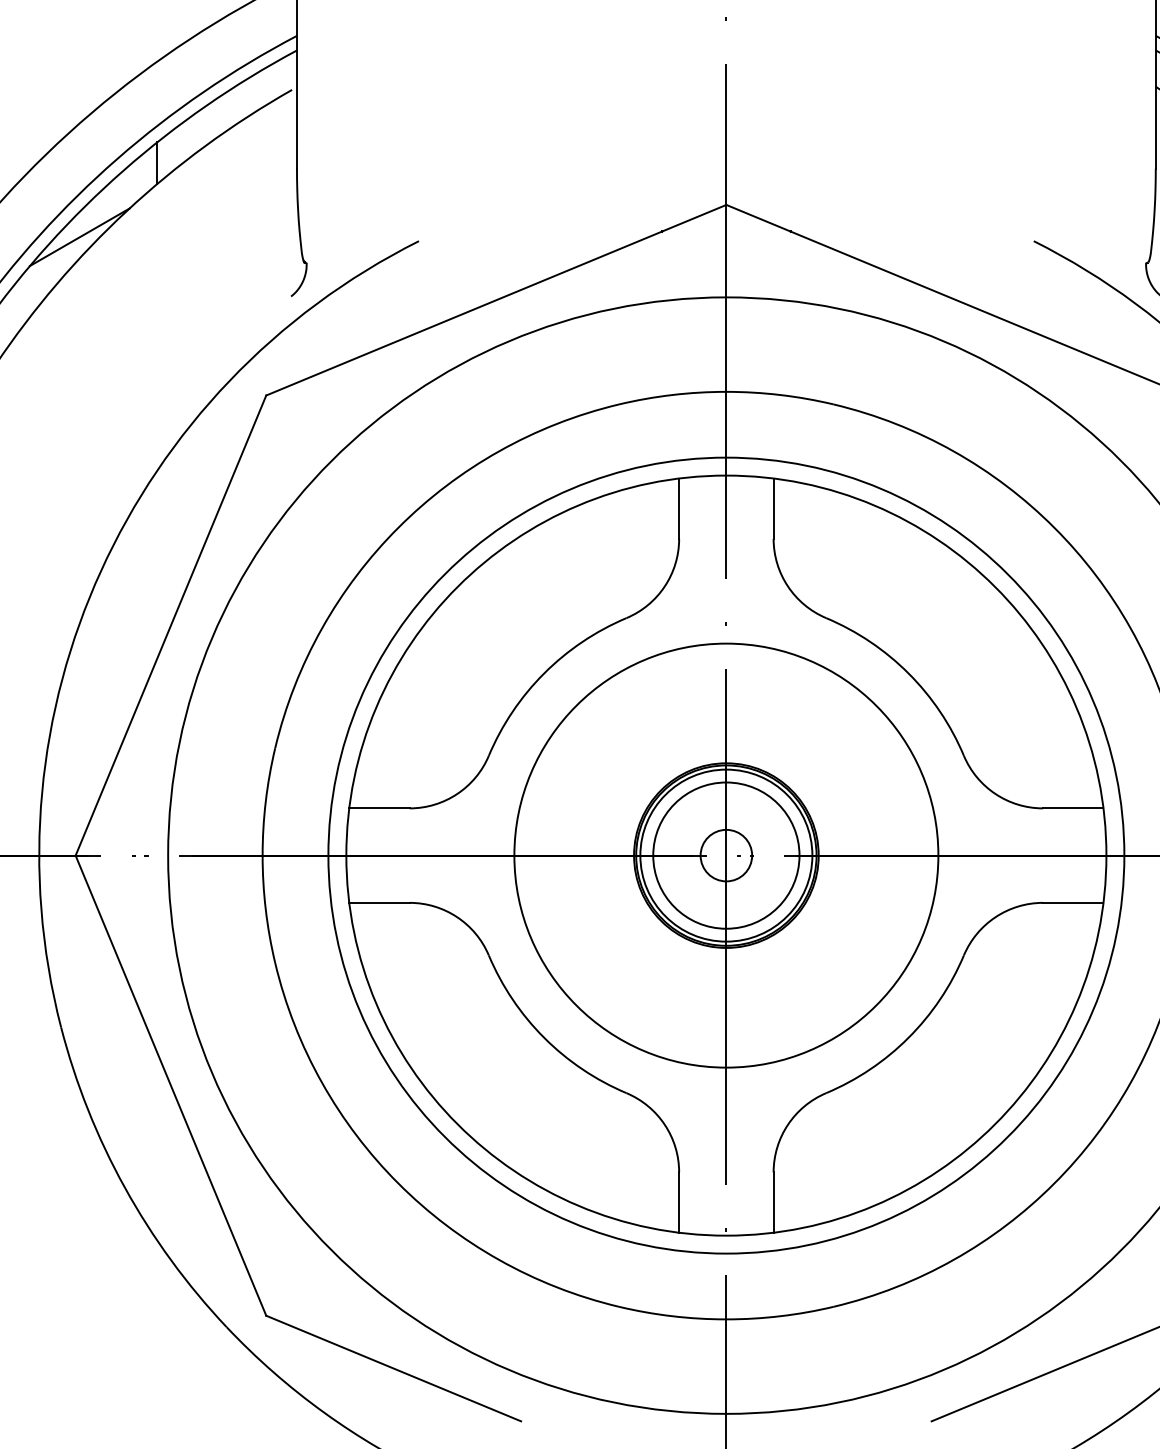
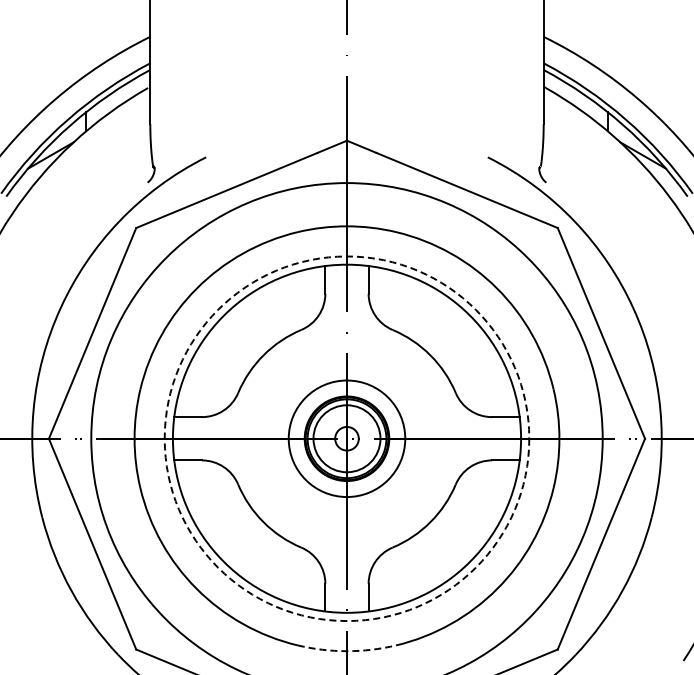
circle: (725, 855) -> (346, 438), size x0.6
circle: (725, 855) -> (346, 438), solid -> dashed
arc: (727, 1320) -> (347, 651), solid -> dashed

